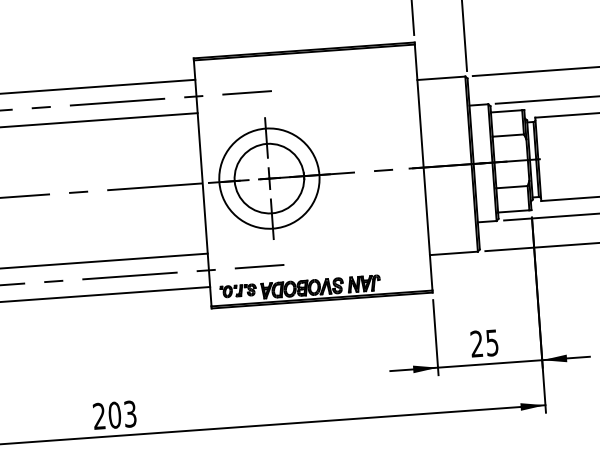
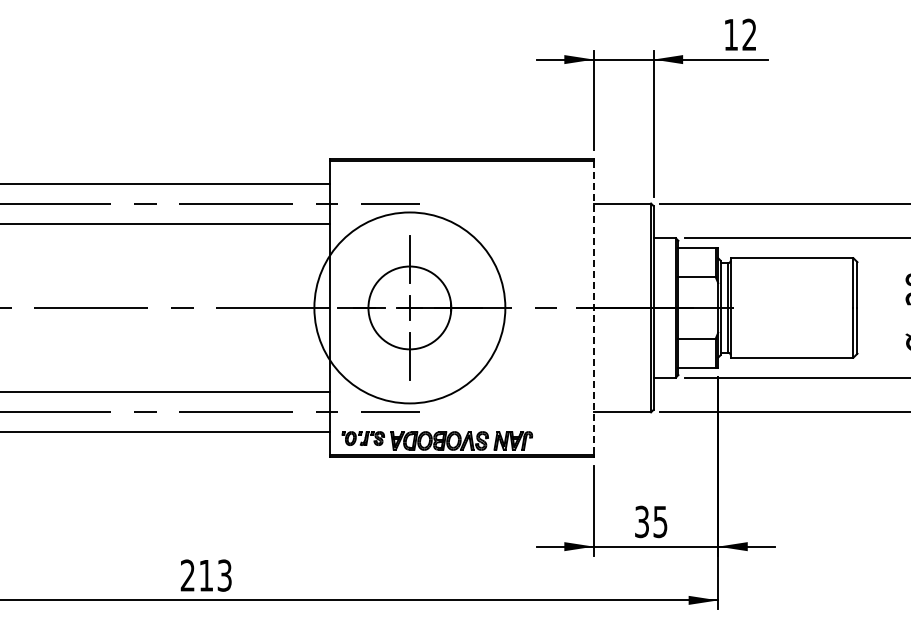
line: (423, 167) -> (593, 307), solid -> dashed
circle: (269, 178) -> (409, 307), size x1.6
text: (476, 344) -> (641, 522), 25 -> 35
text: (115, 415) -> (206, 575), 203 -> 213

